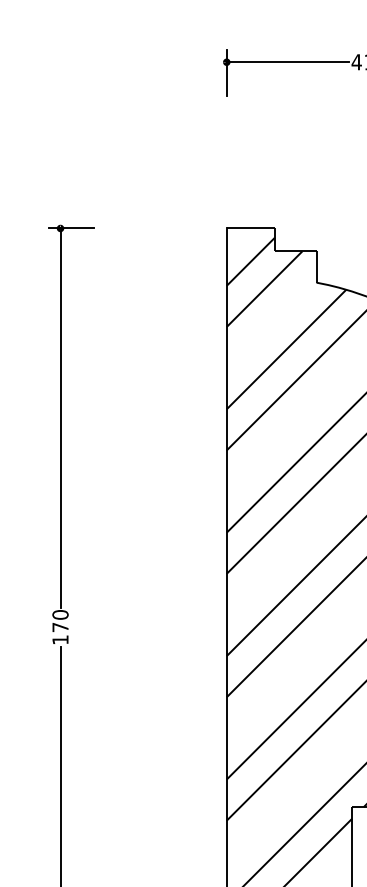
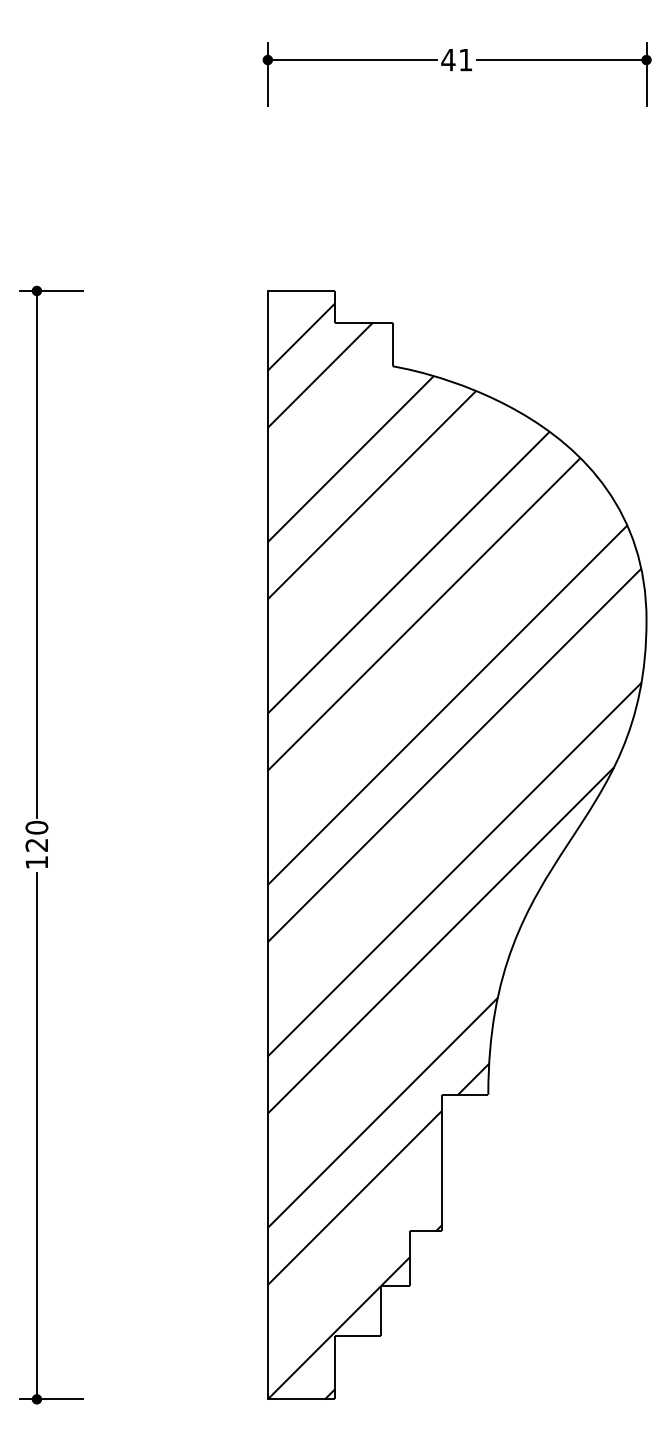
text: (60, 626) -> (36, 844), 170 -> 120

